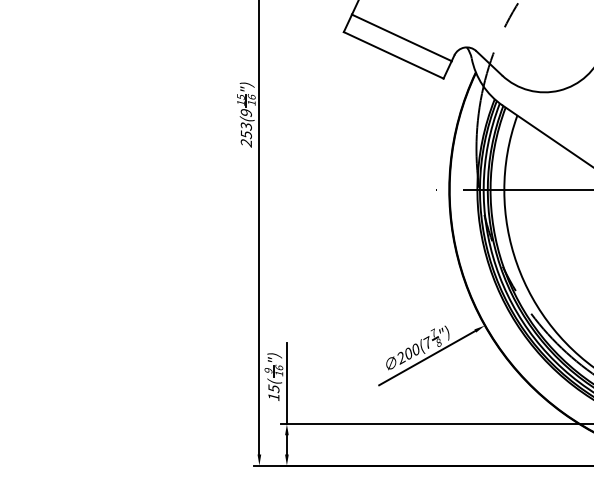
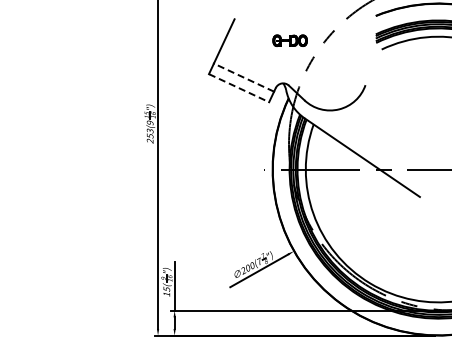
line: (401, 37) -> (243, 77), solid -> dashed
line: (394, 55) -> (239, 88), solid -> dashed

